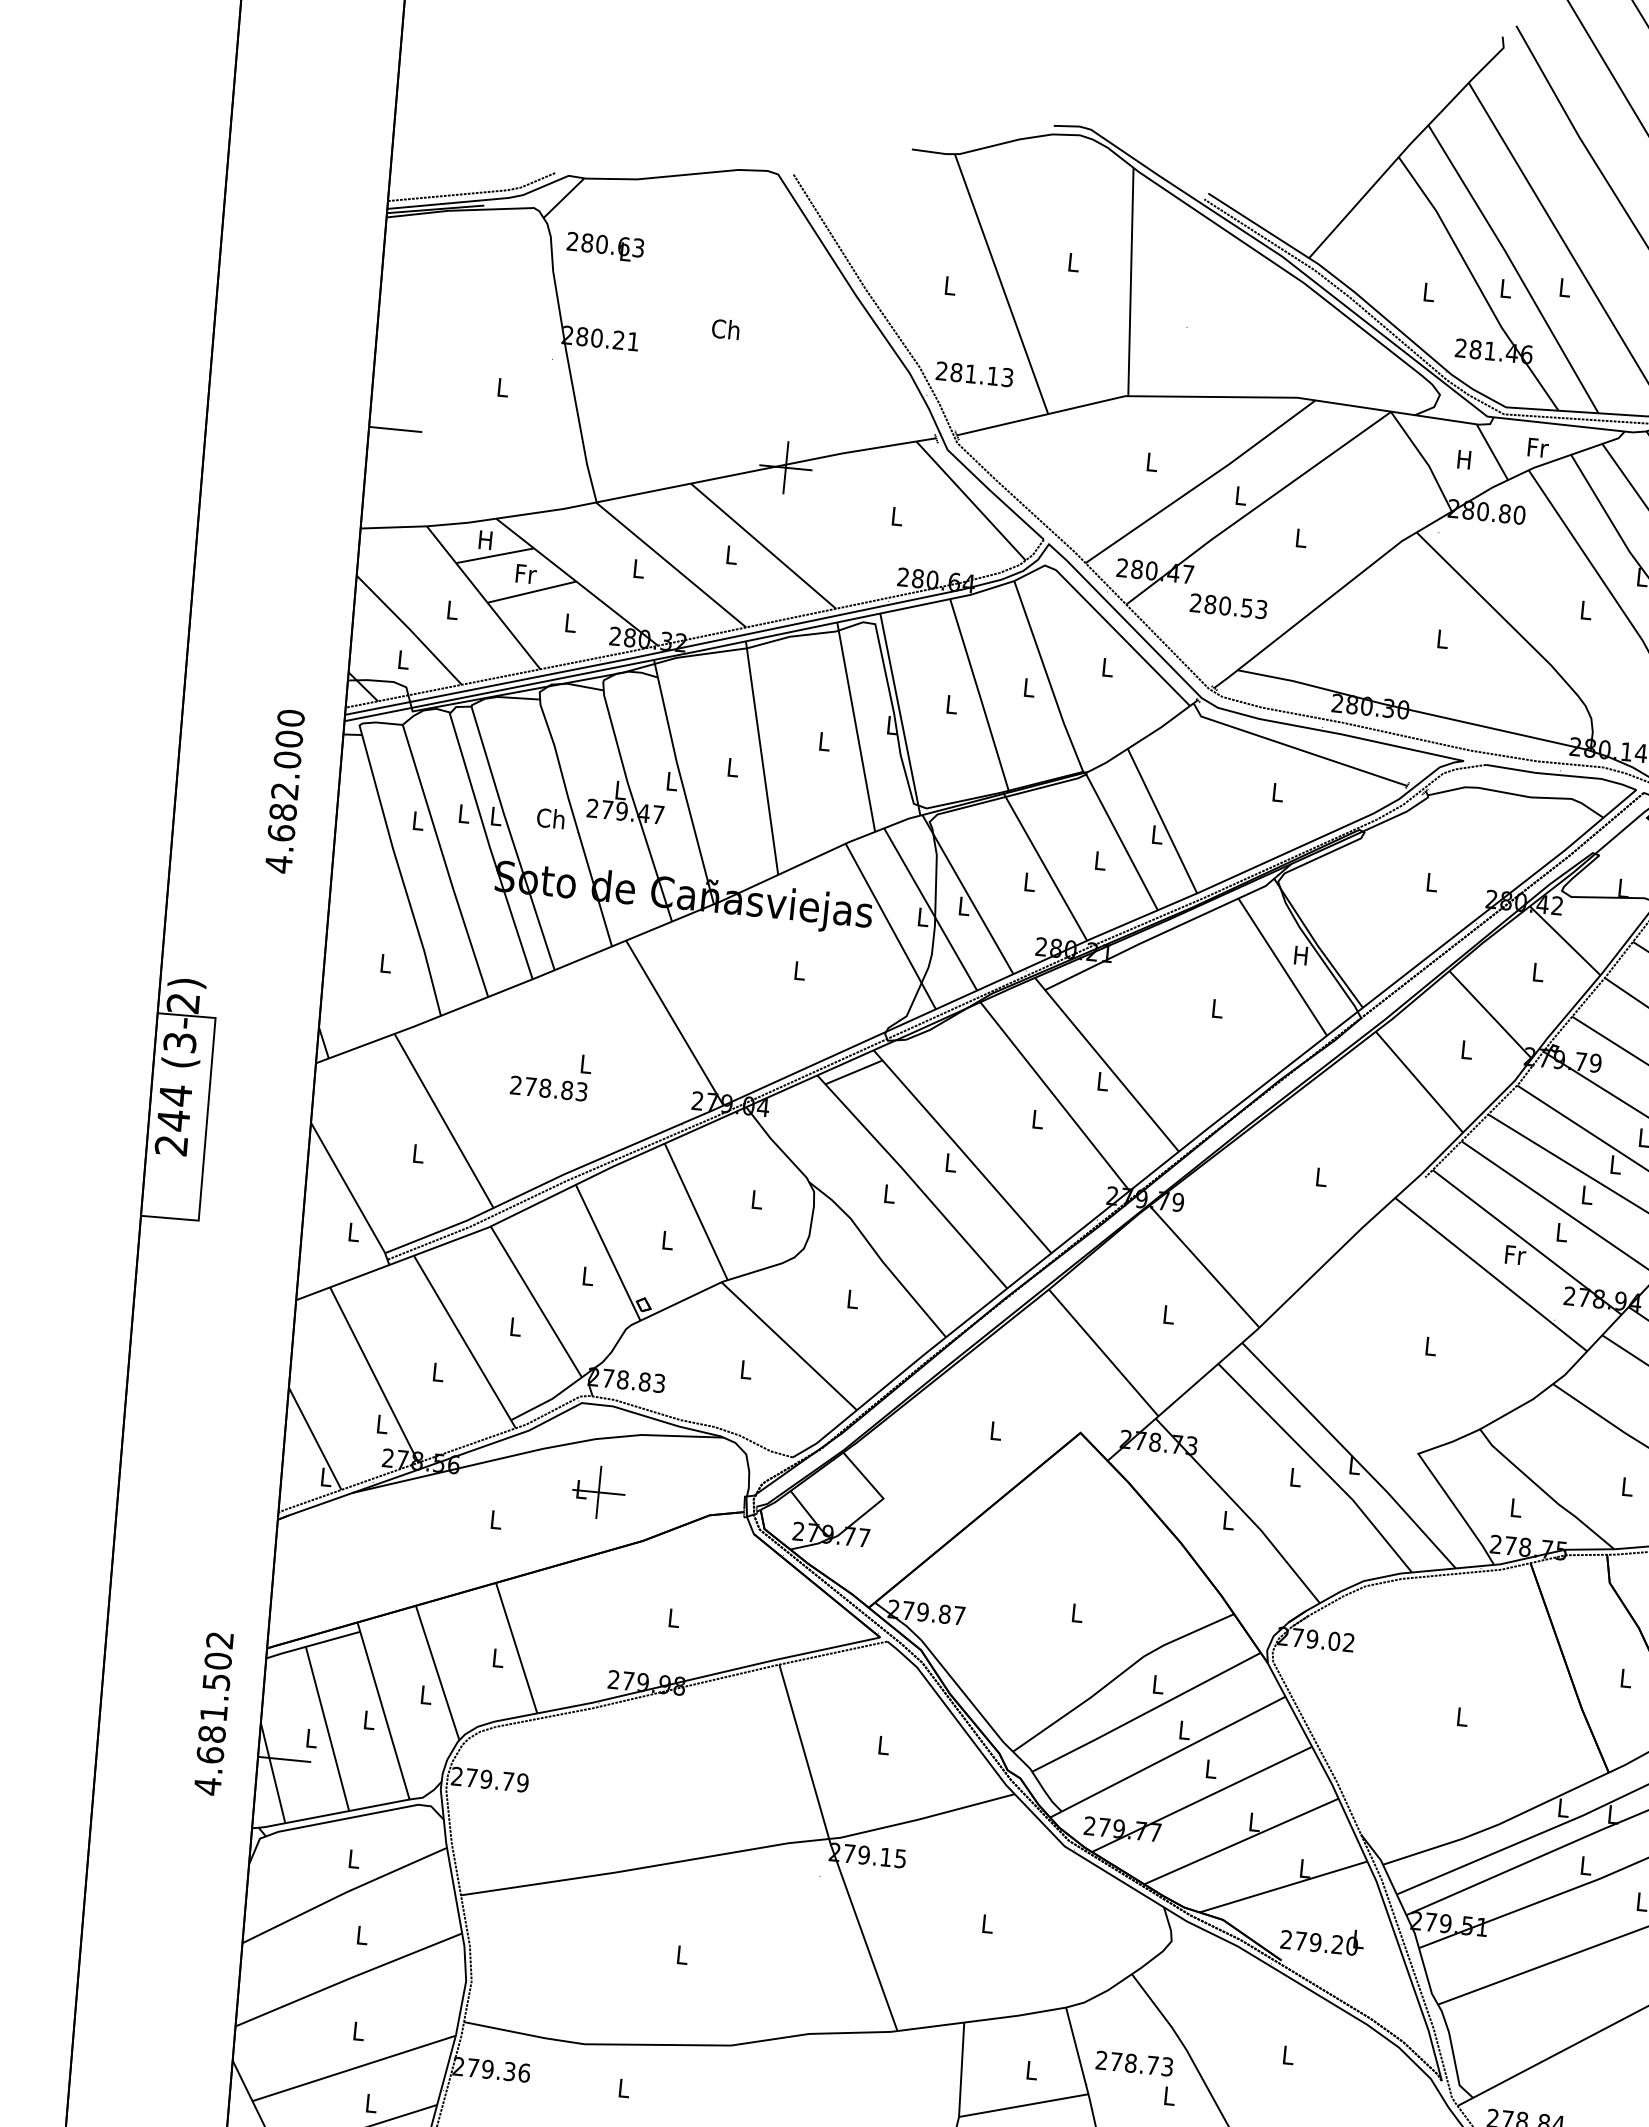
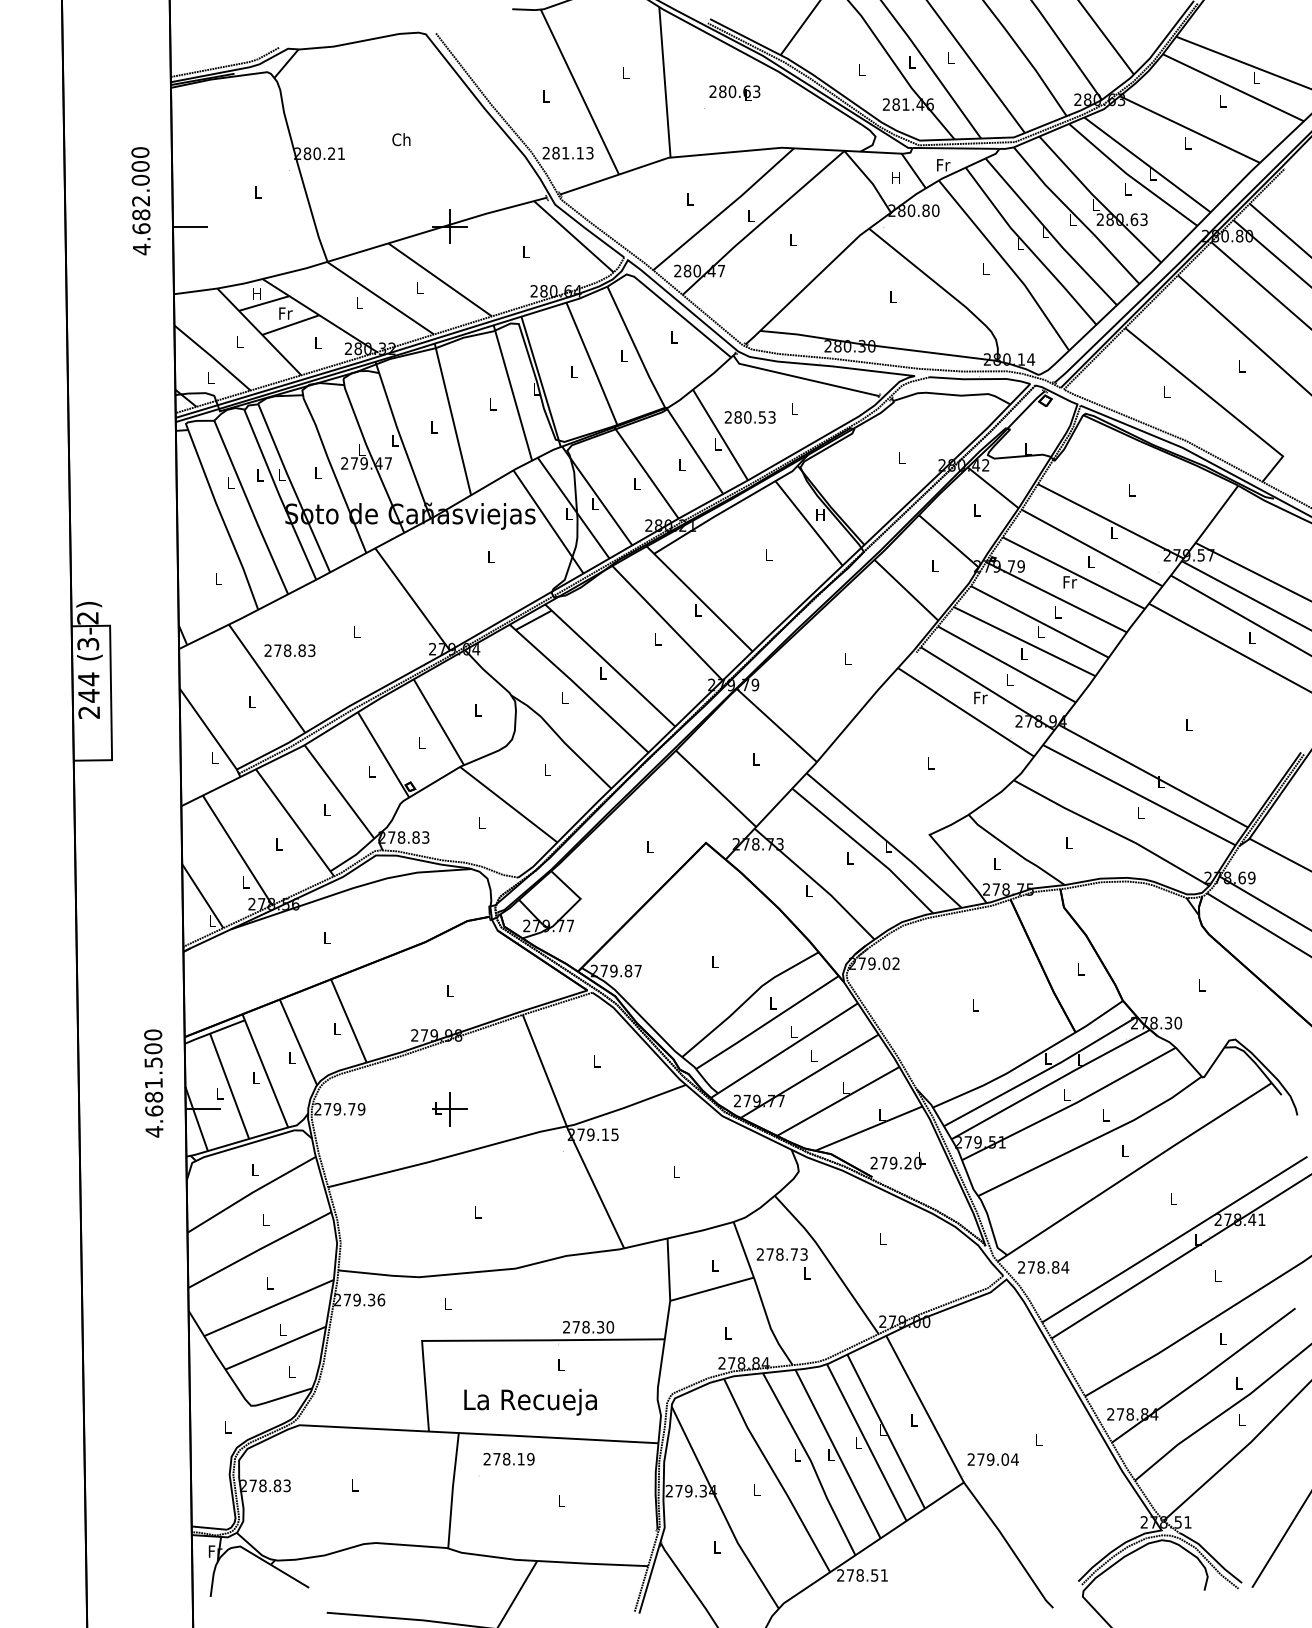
text: (604, 245) -> (734, 92), moved
text: (1227, 606) -> (749, 417), moved
text: (283, 791) -> (140, 201), moved
text: (550, 817) -> (317, 472), Ch -> L
text: (548, 1088) -> (289, 650), moved
part: (598, 1492) -> (449, 1109), moved
text: (220, 1639) -> (153, 1034), 4.681.502 -> 4.681.500

